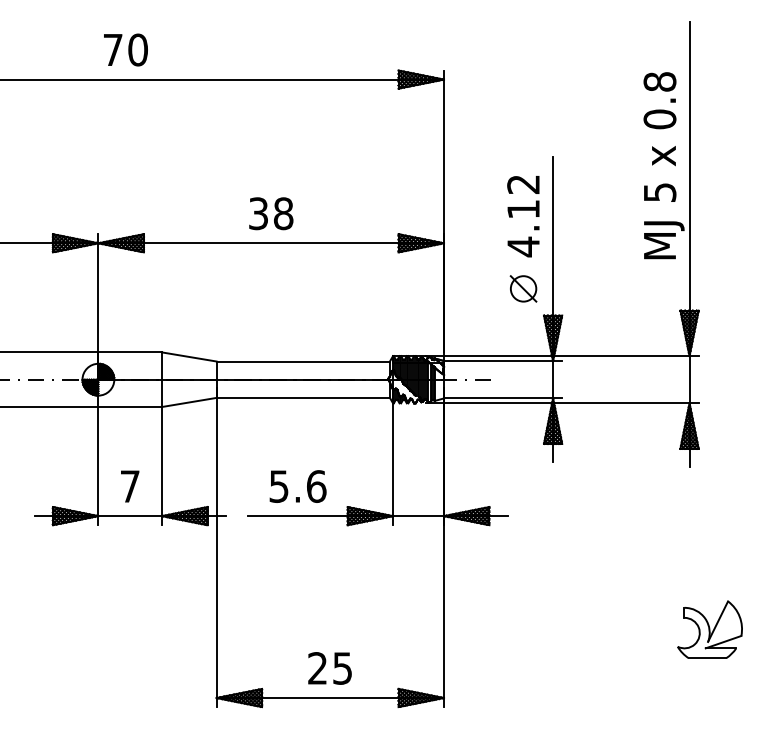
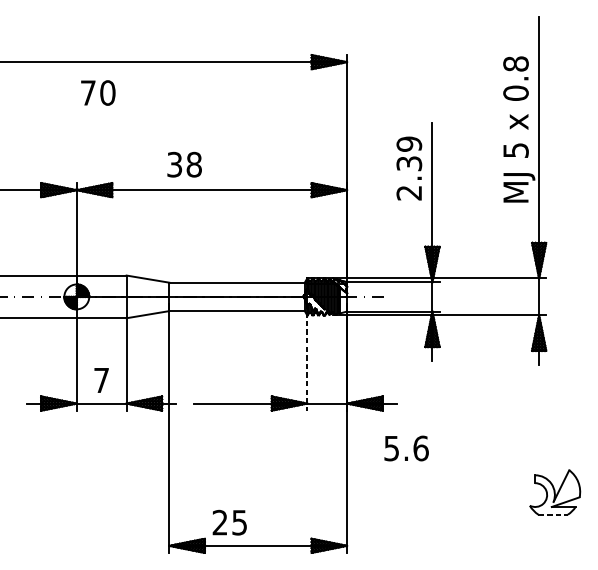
text: (125, 49) -> (98, 92), moved
text: (271, 213) -> (184, 164), moved
text: (523, 215) -> (409, 168), 4.12 -> 2.39
part: (523, 288) -> (409, 225), removed
line: (393, 457) -> (307, 357), solid -> dashed
text: (297, 486) -> (406, 448), moved
line: (707, 658) -> (553, 514), solid -> dashed
text: (329, 668) -> (229, 522), moved

